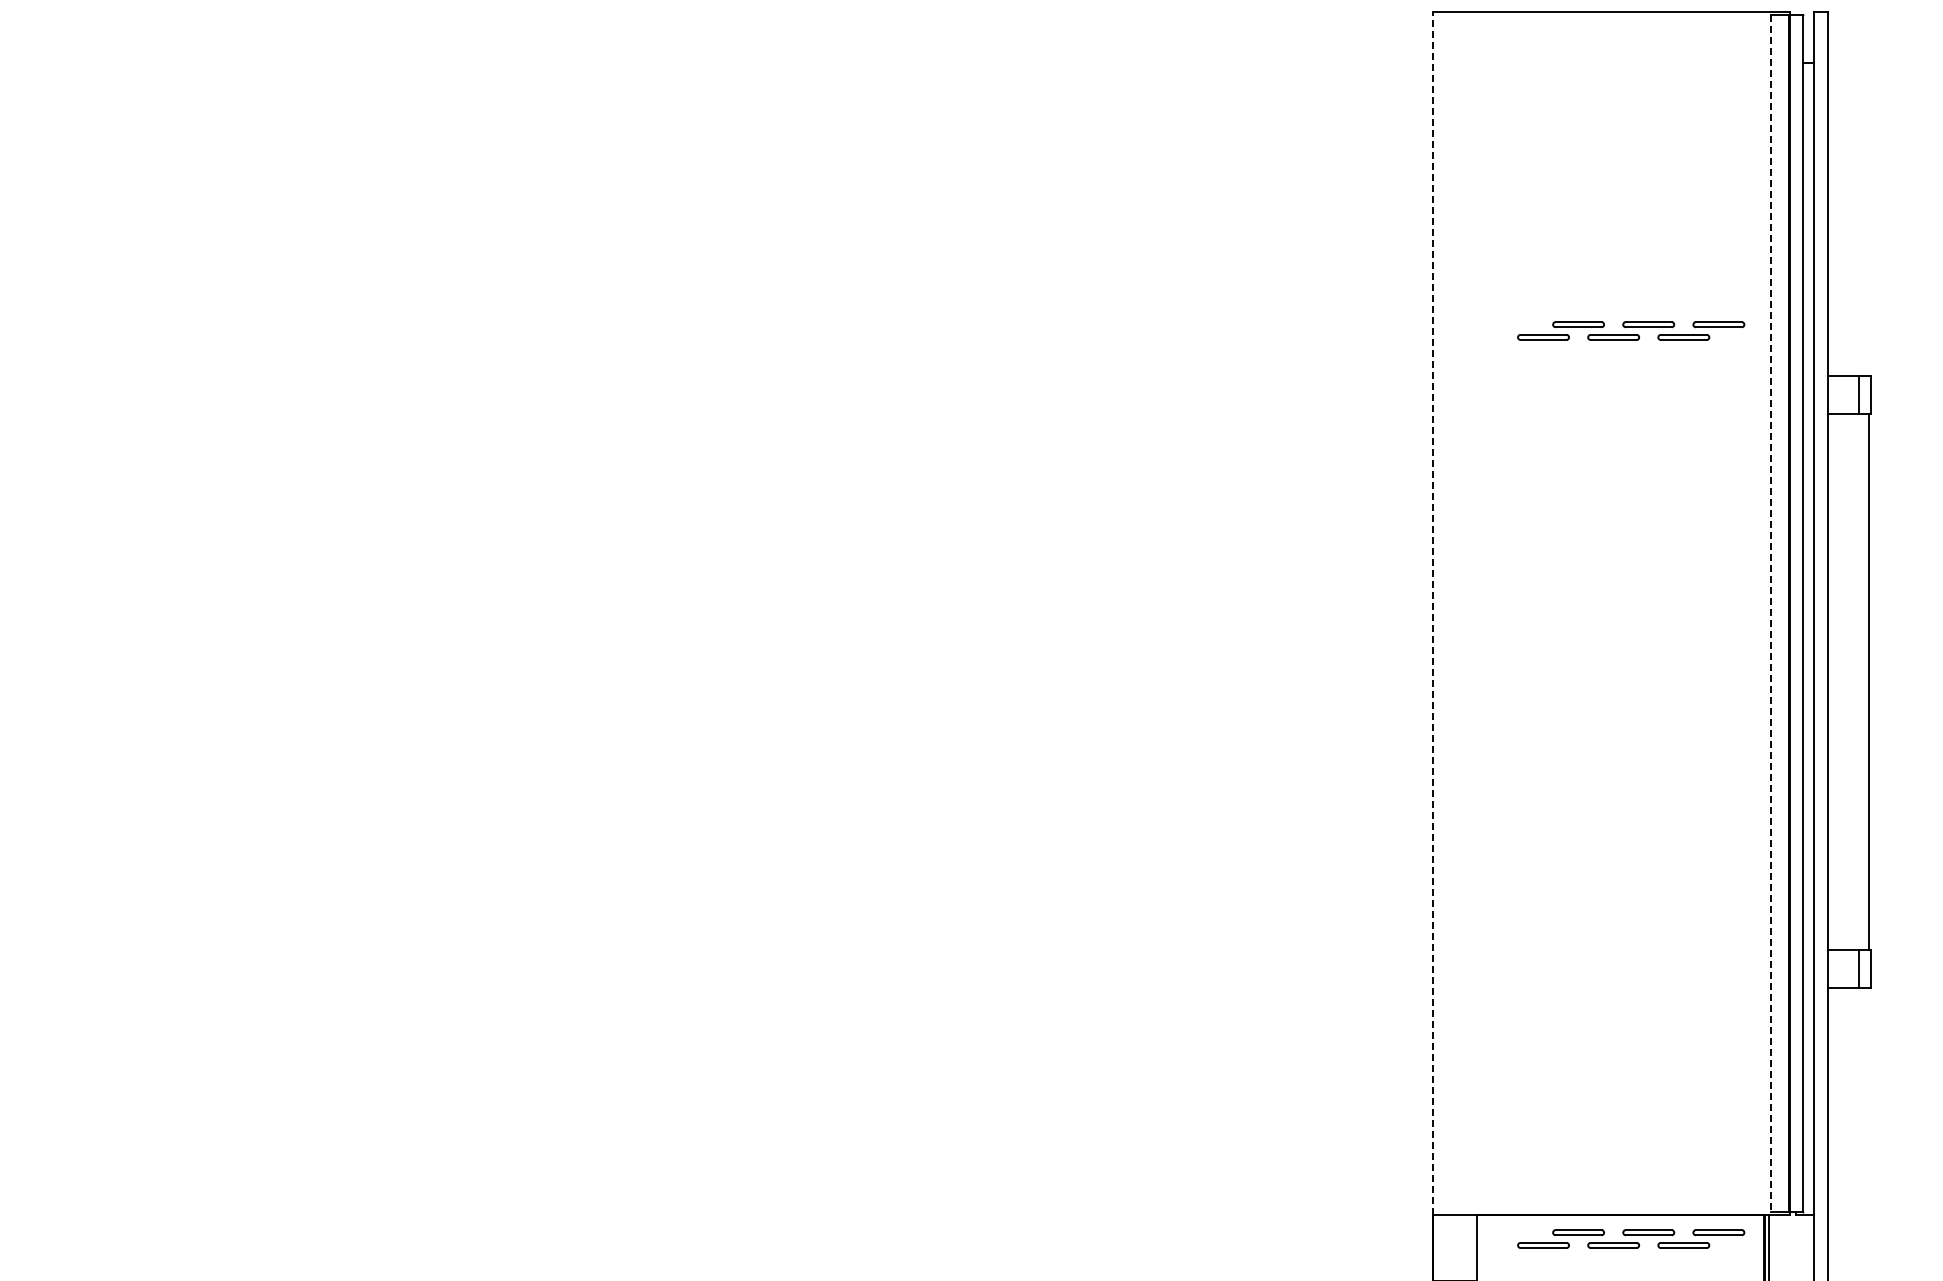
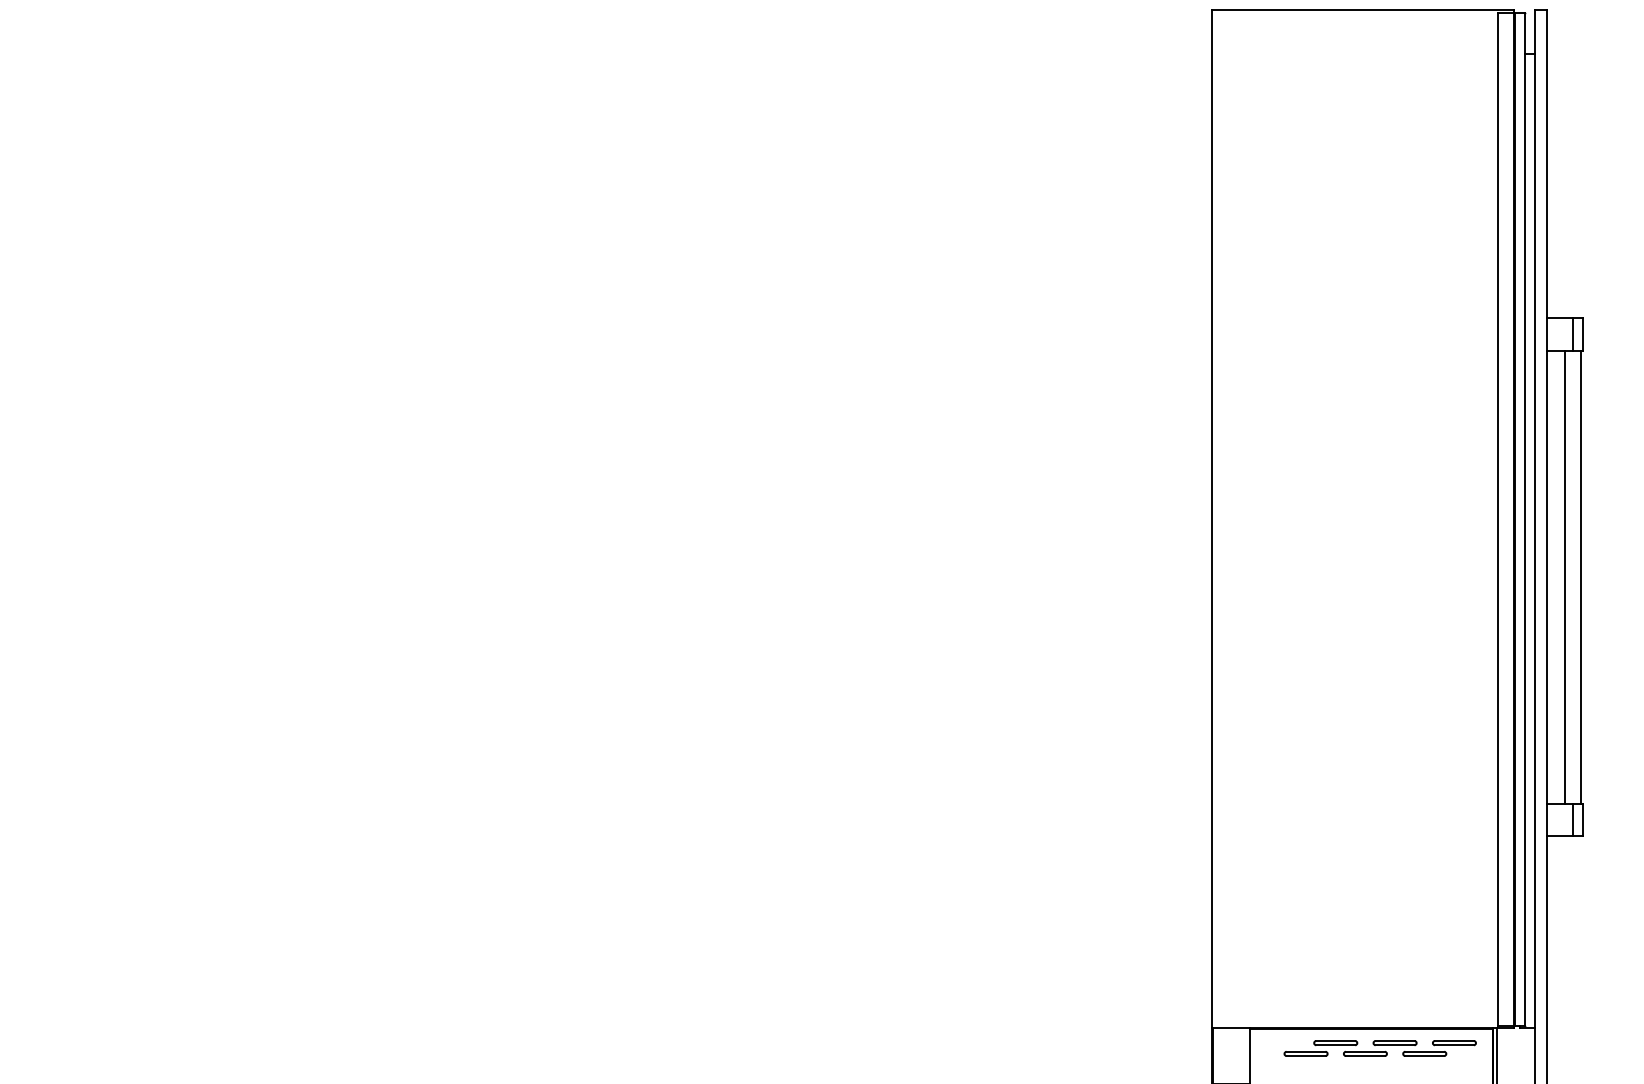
part: (1631, 330) -> (1380, 279), removed
line: (1432, 613) -> (1212, 519), dashed -> solid
line: (1770, 614) -> (1498, 519), dashed -> solid
line: (1849, 682) -> (1564, 577), added

